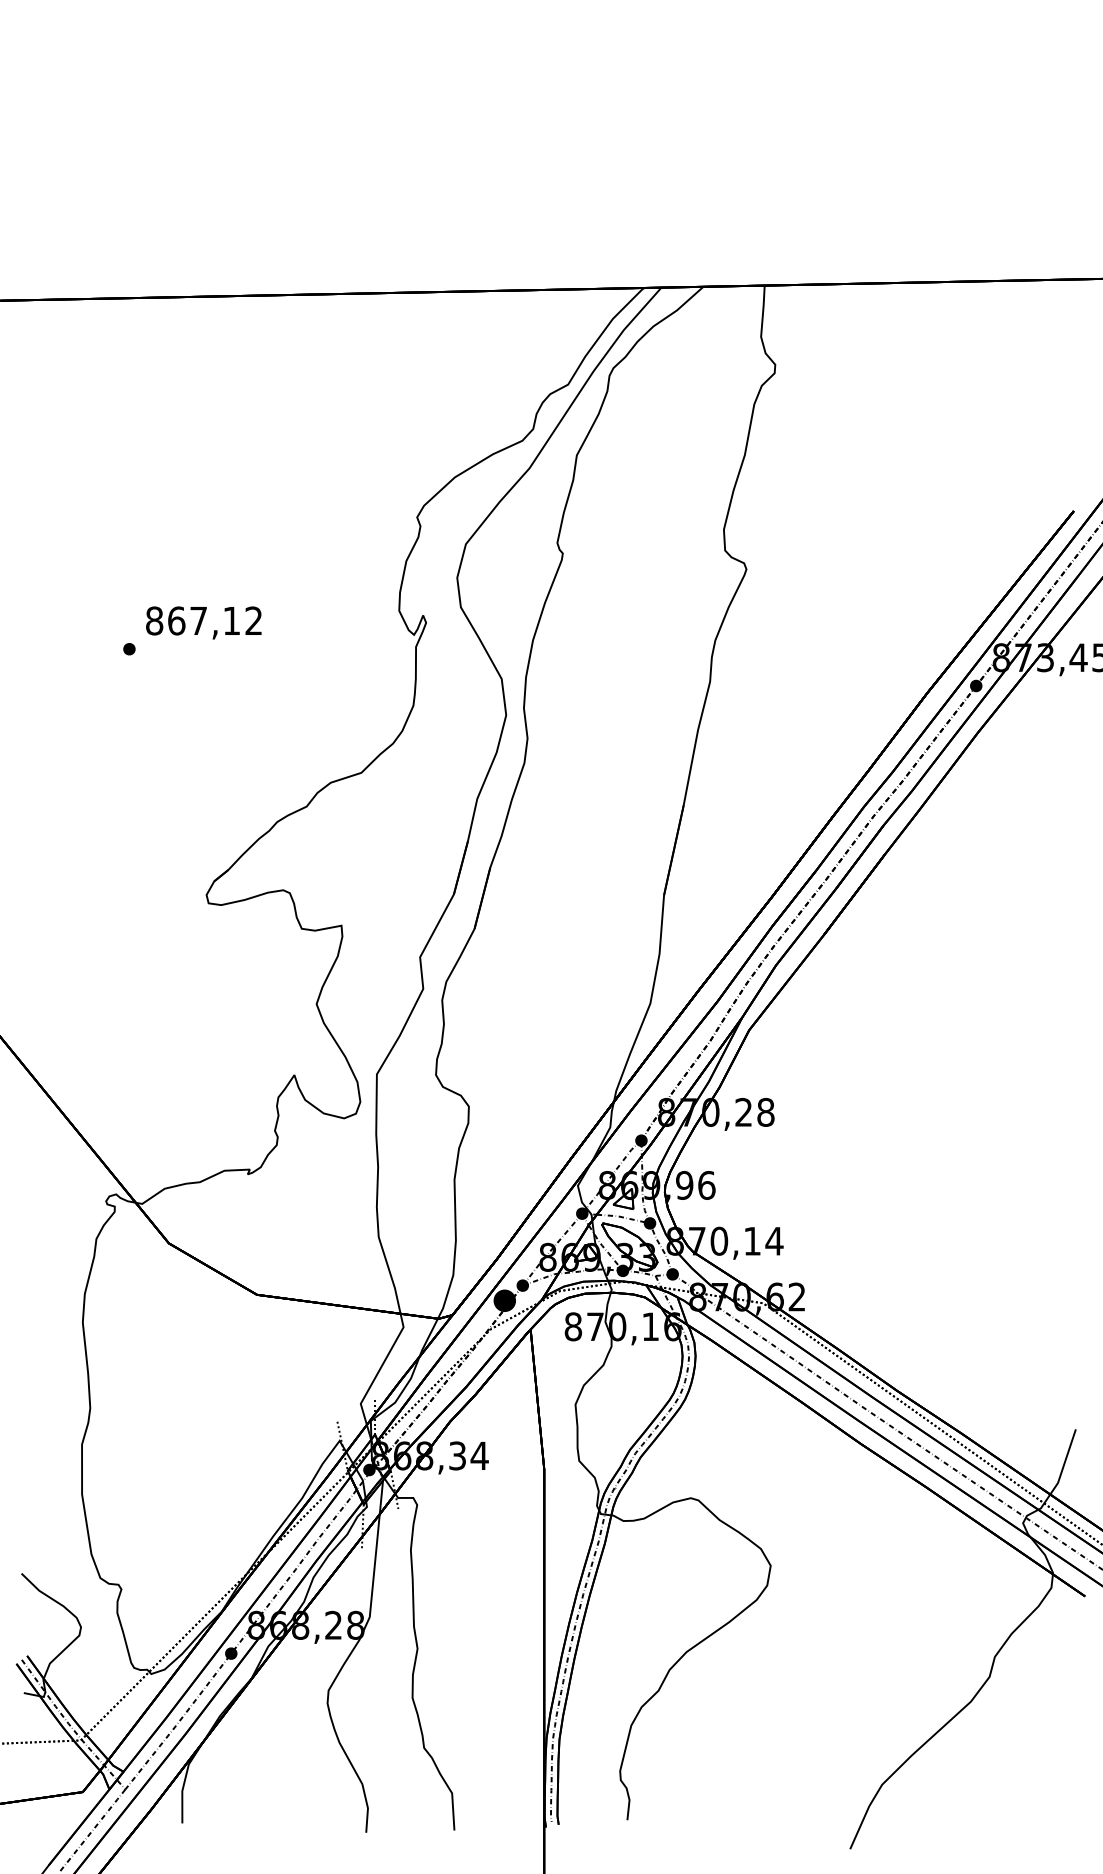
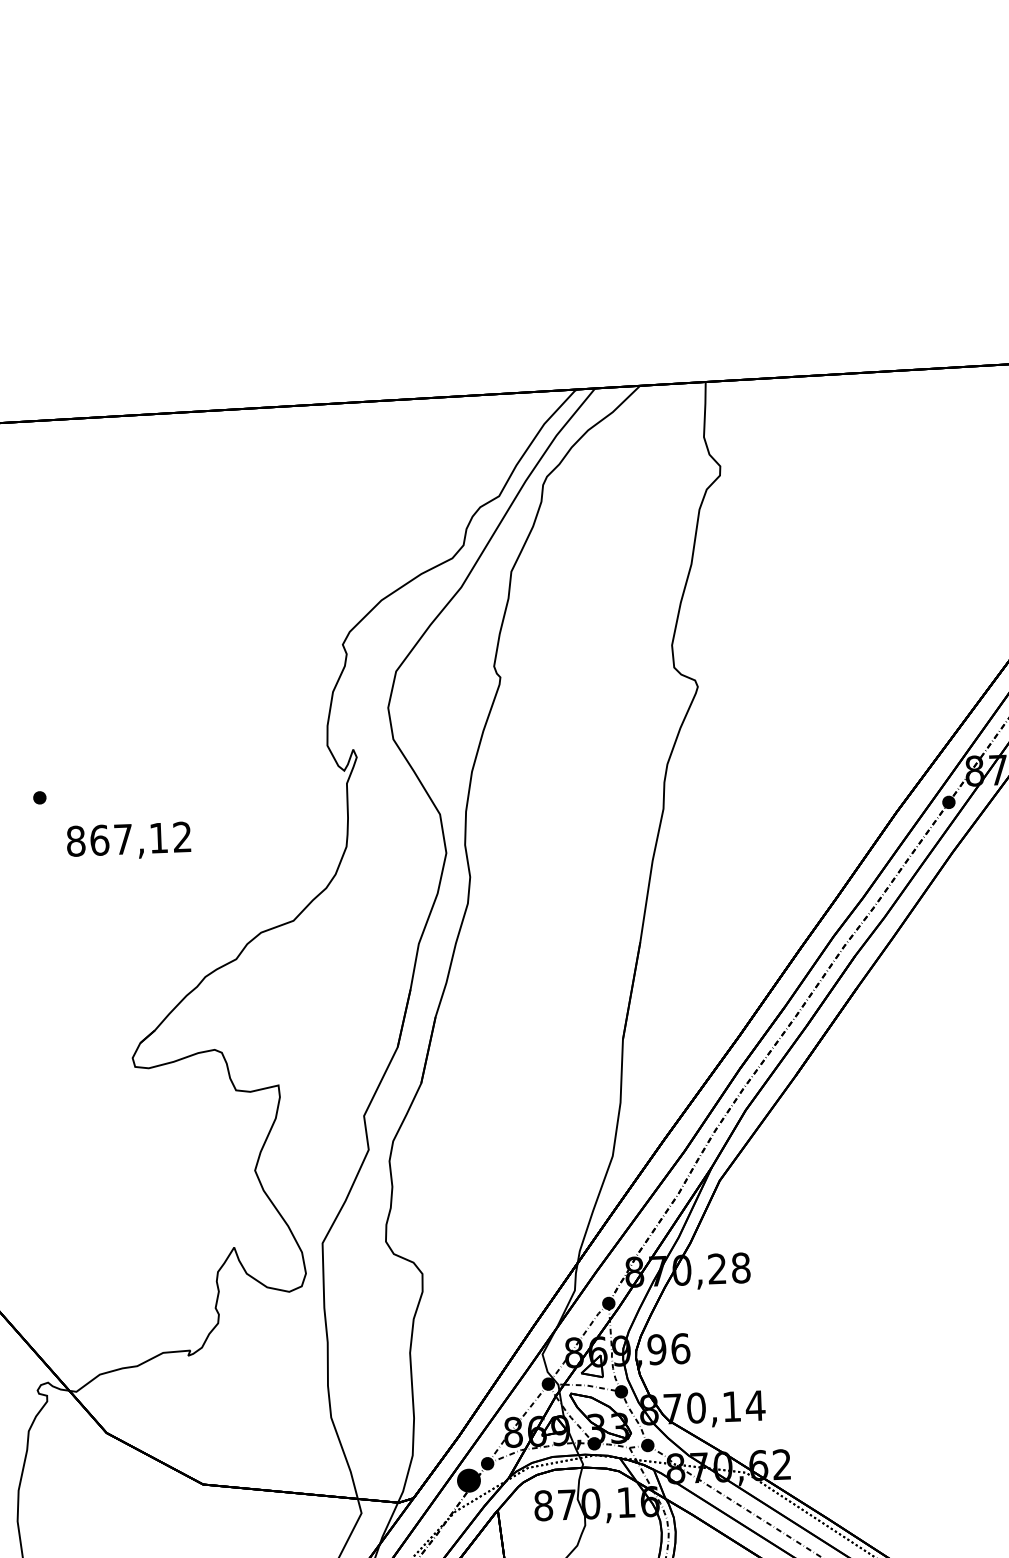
text: (203, 622) -> (128, 840), moved

